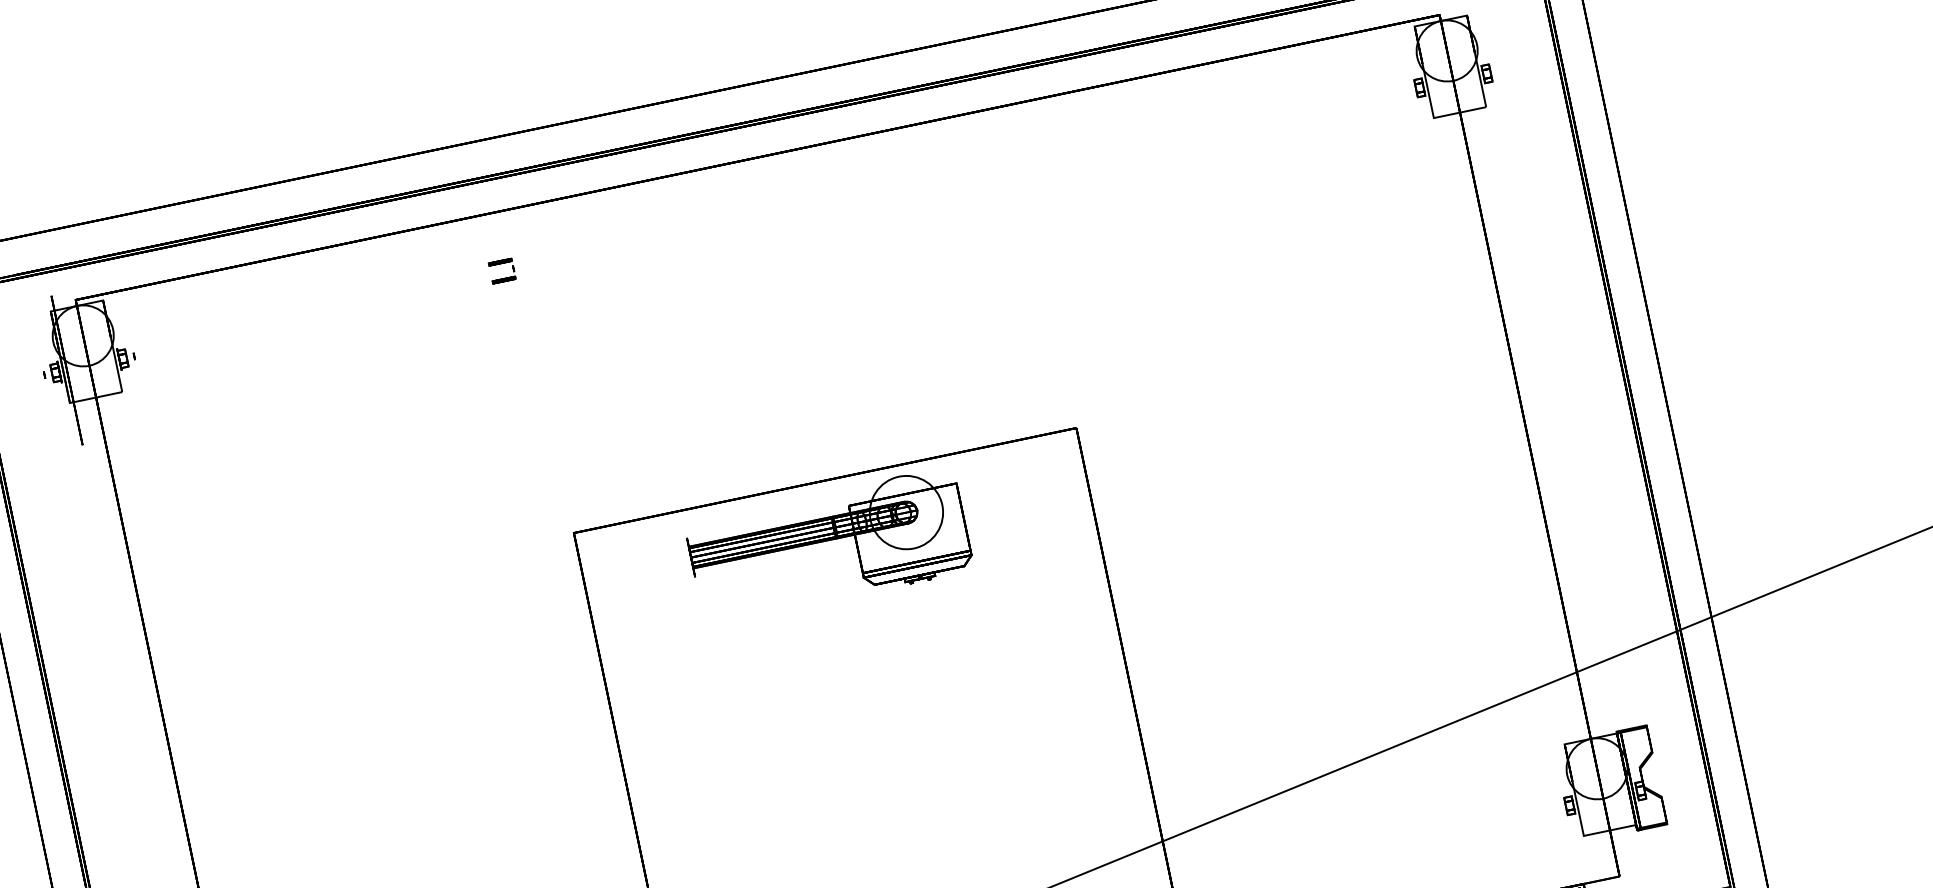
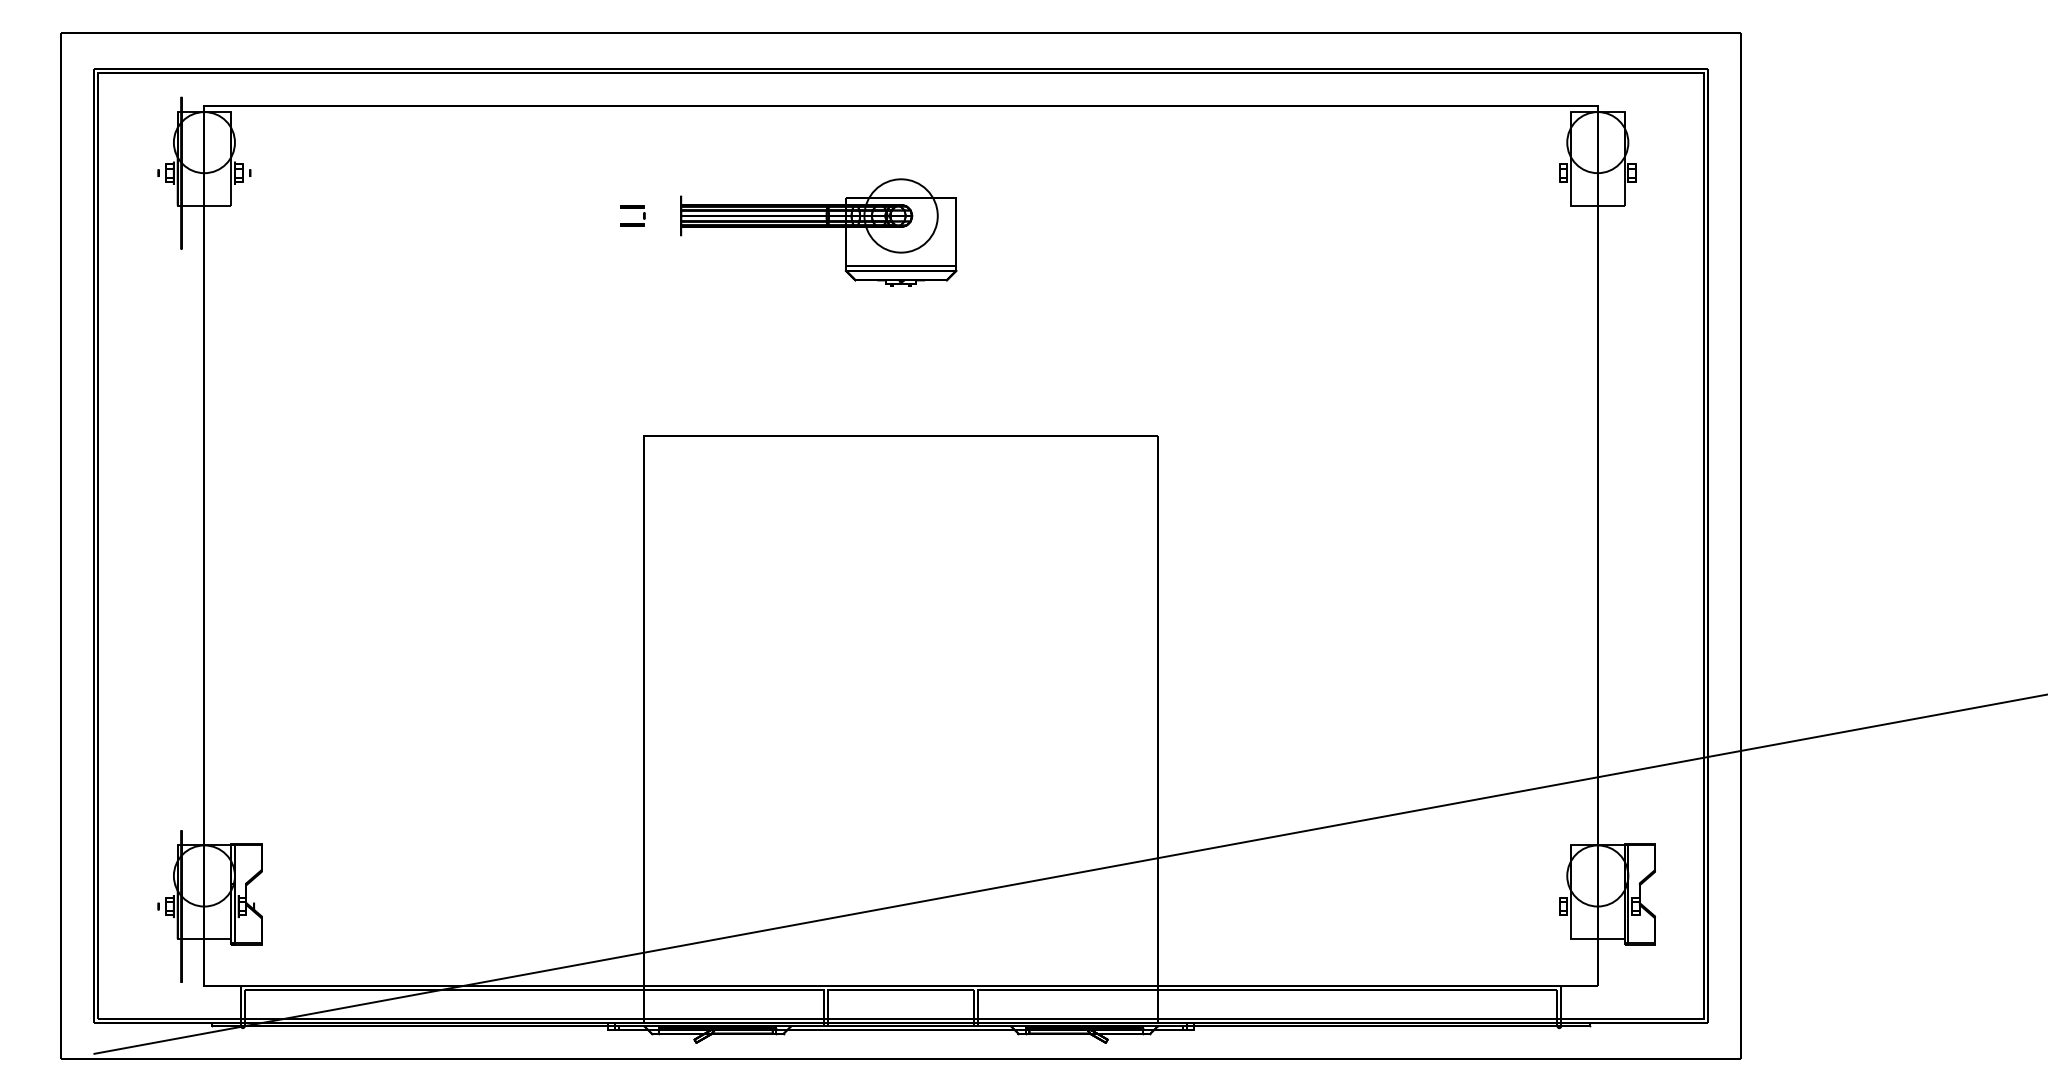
part: (500, 263) -> (632, 208), moved
part: (828, 545) -> (818, 232), moved

